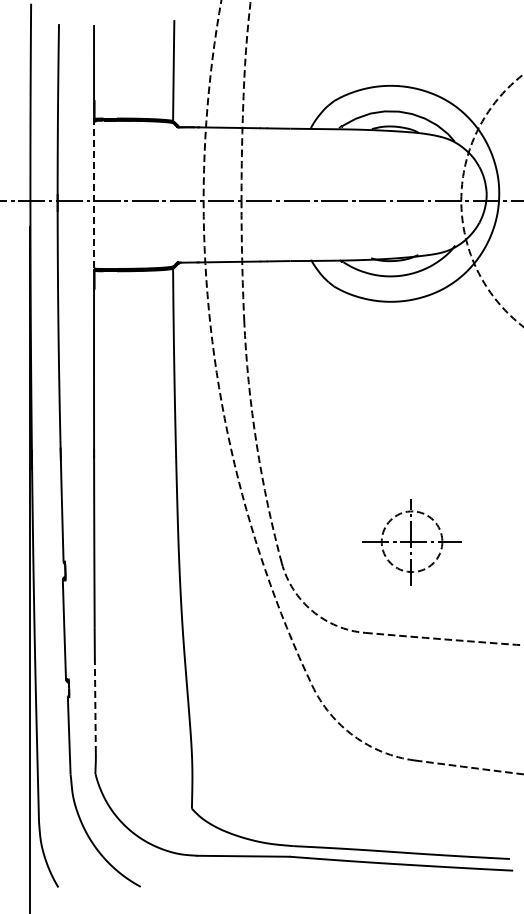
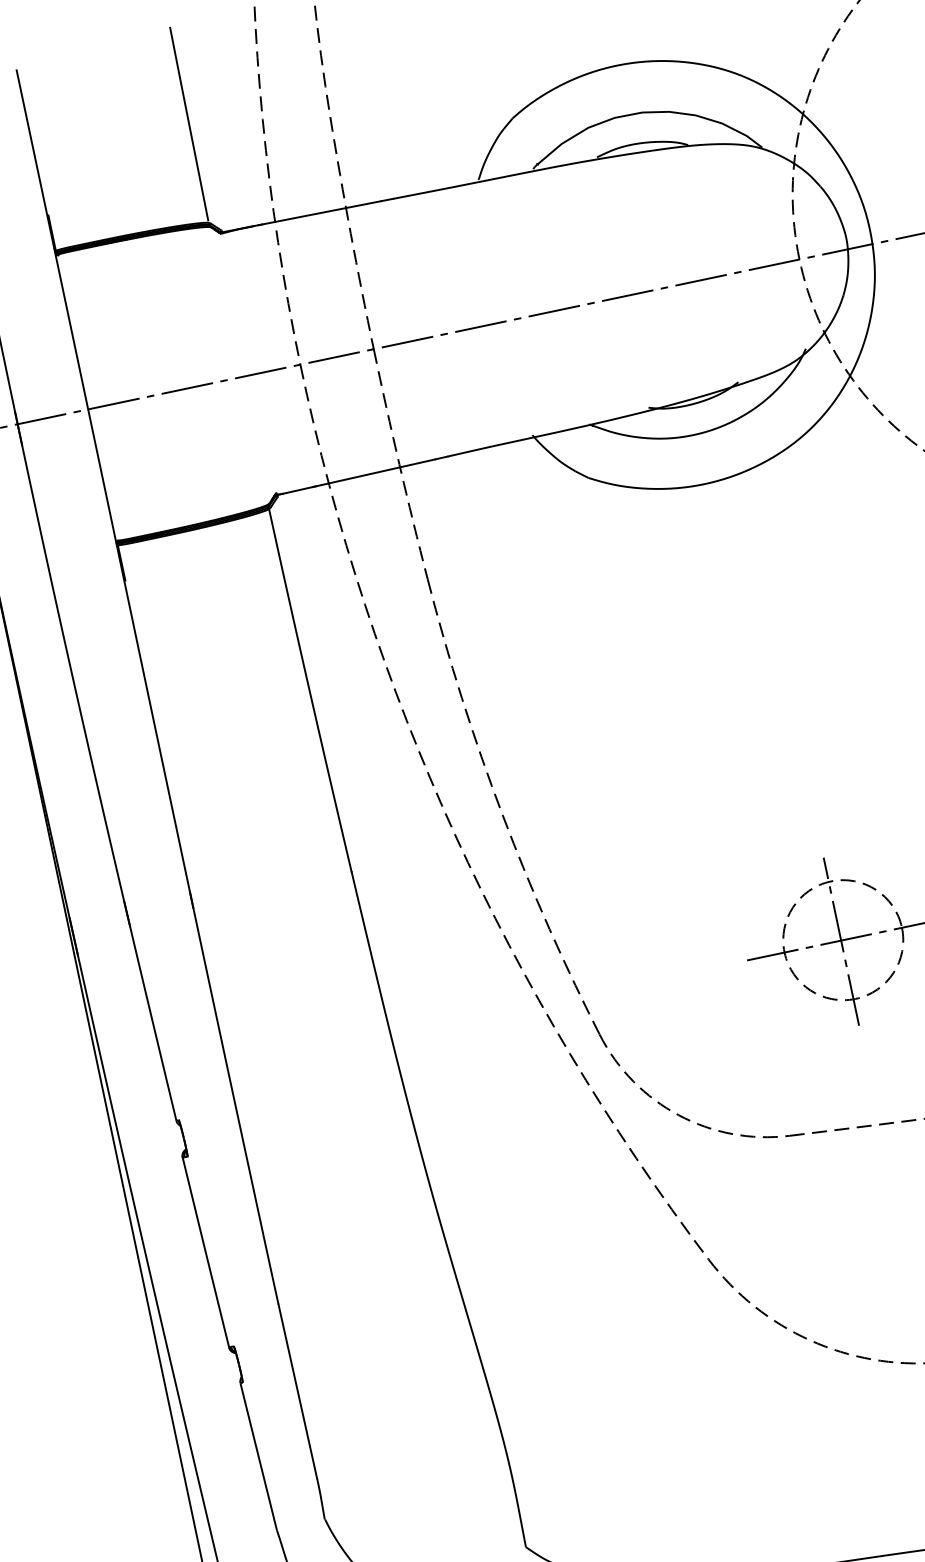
line: (94, 193) -> (86, 395), dashed -> solid
line: (95, 708) -> (298, 1392), dashed -> solid

